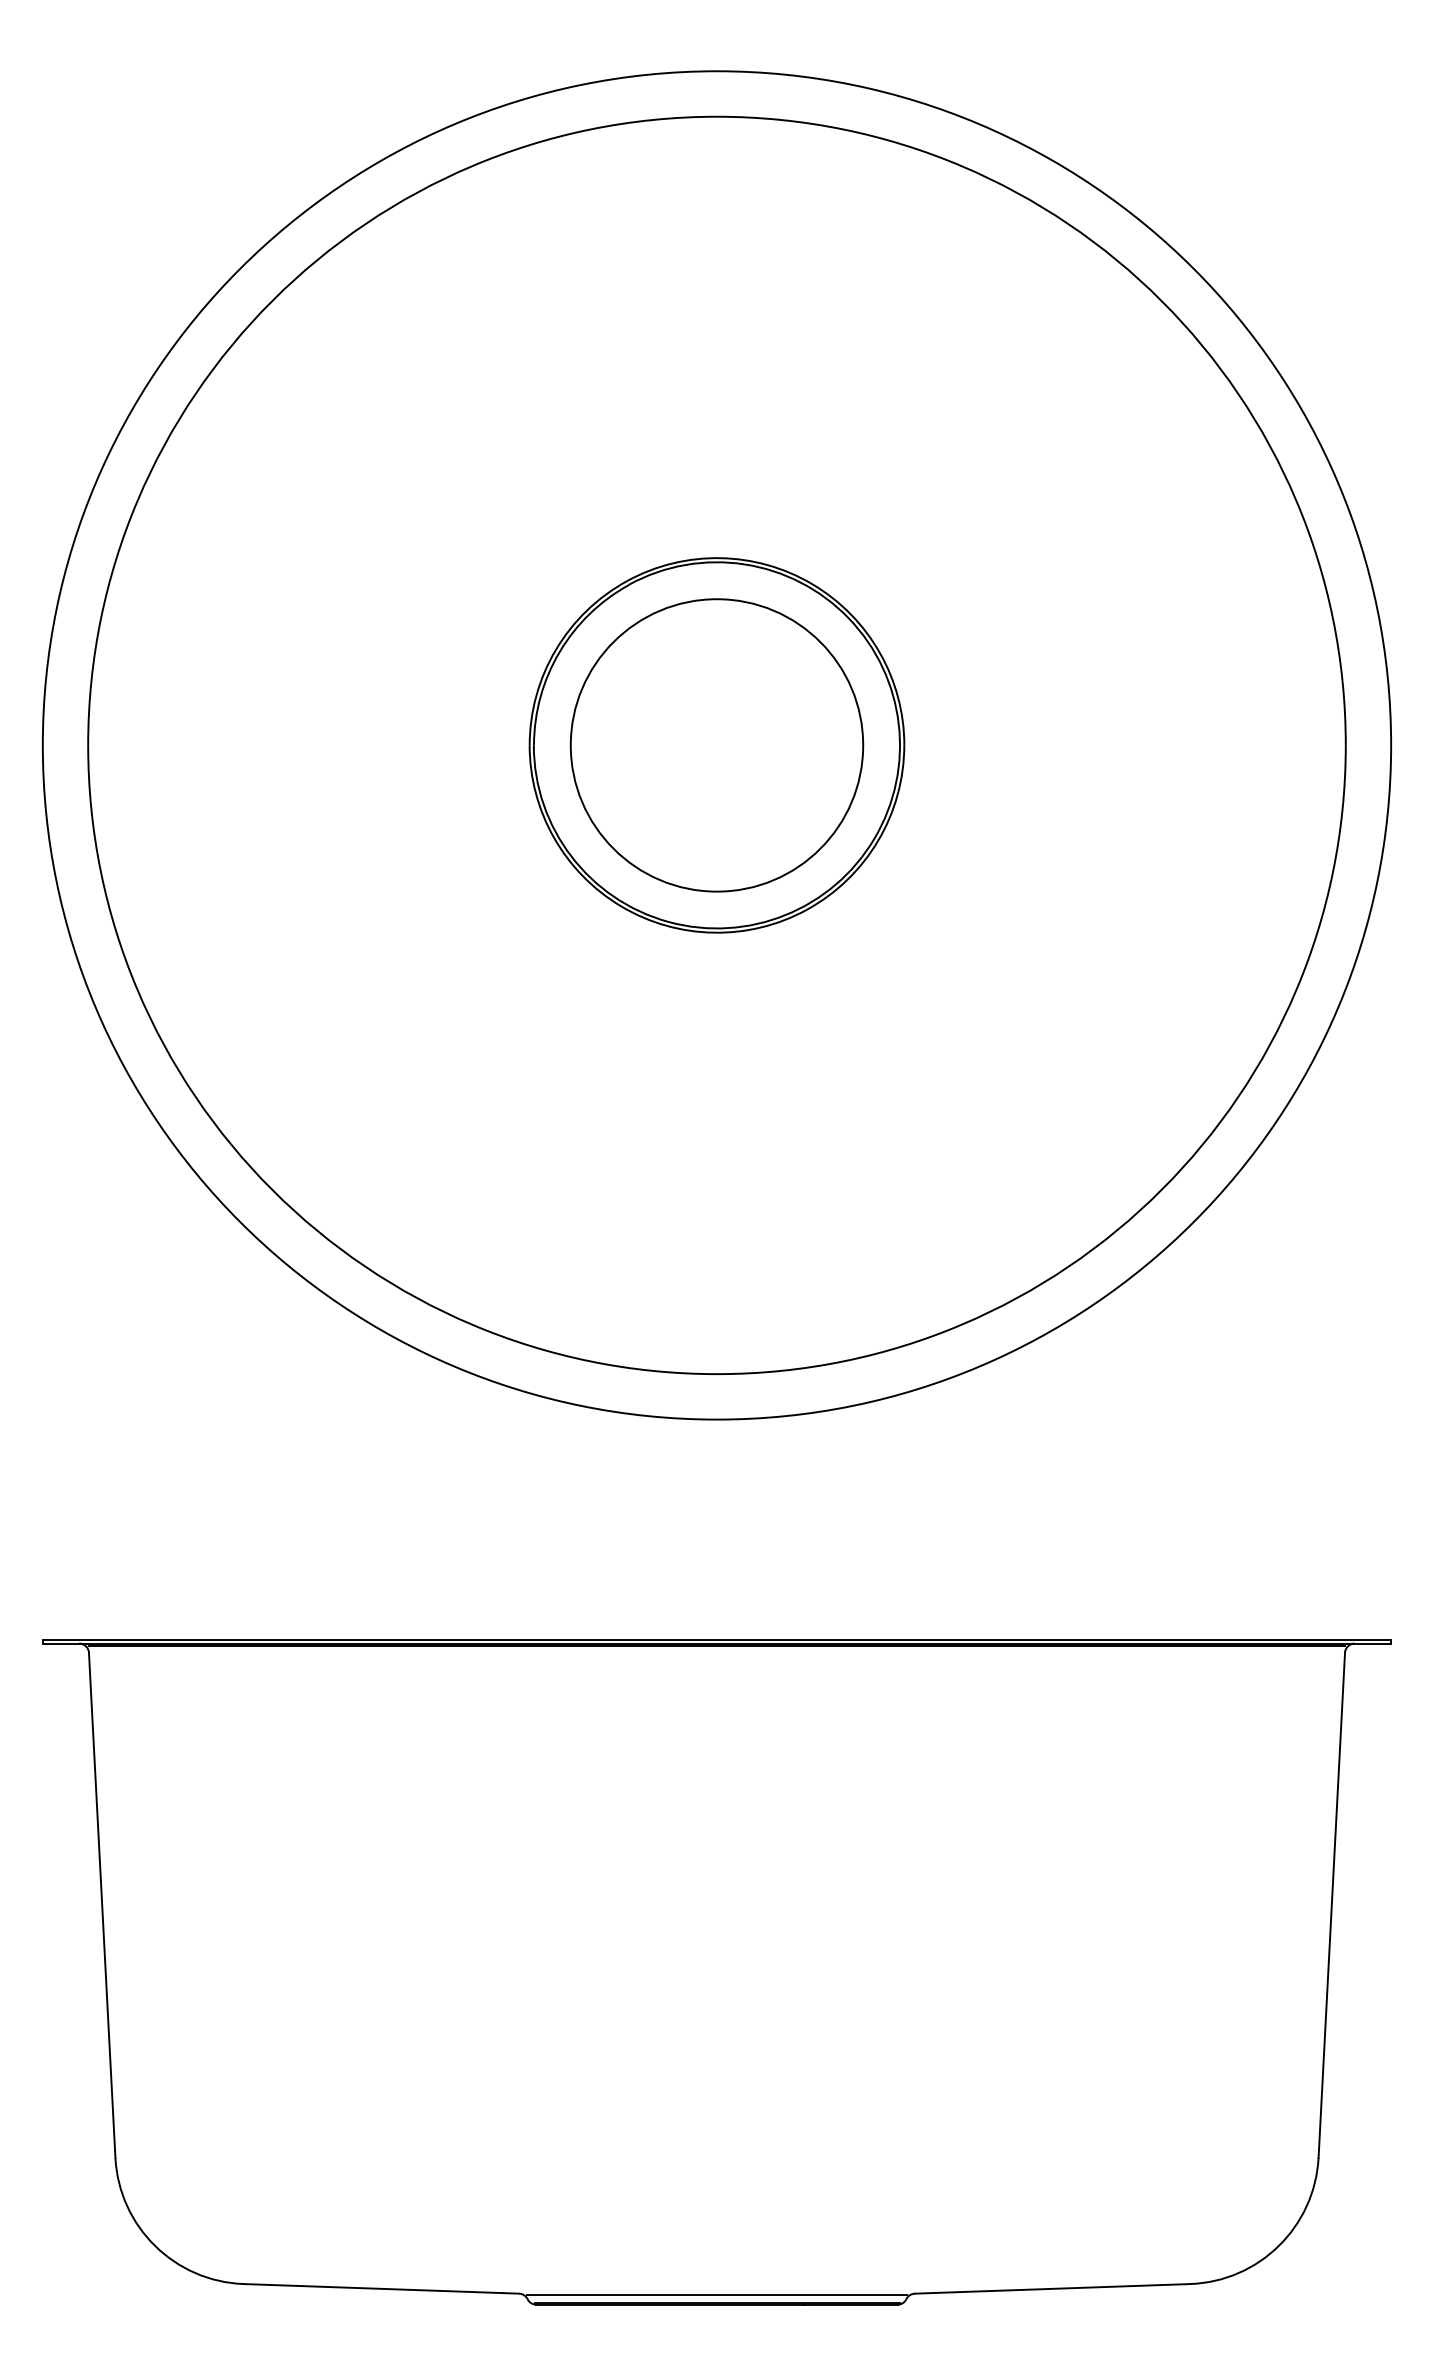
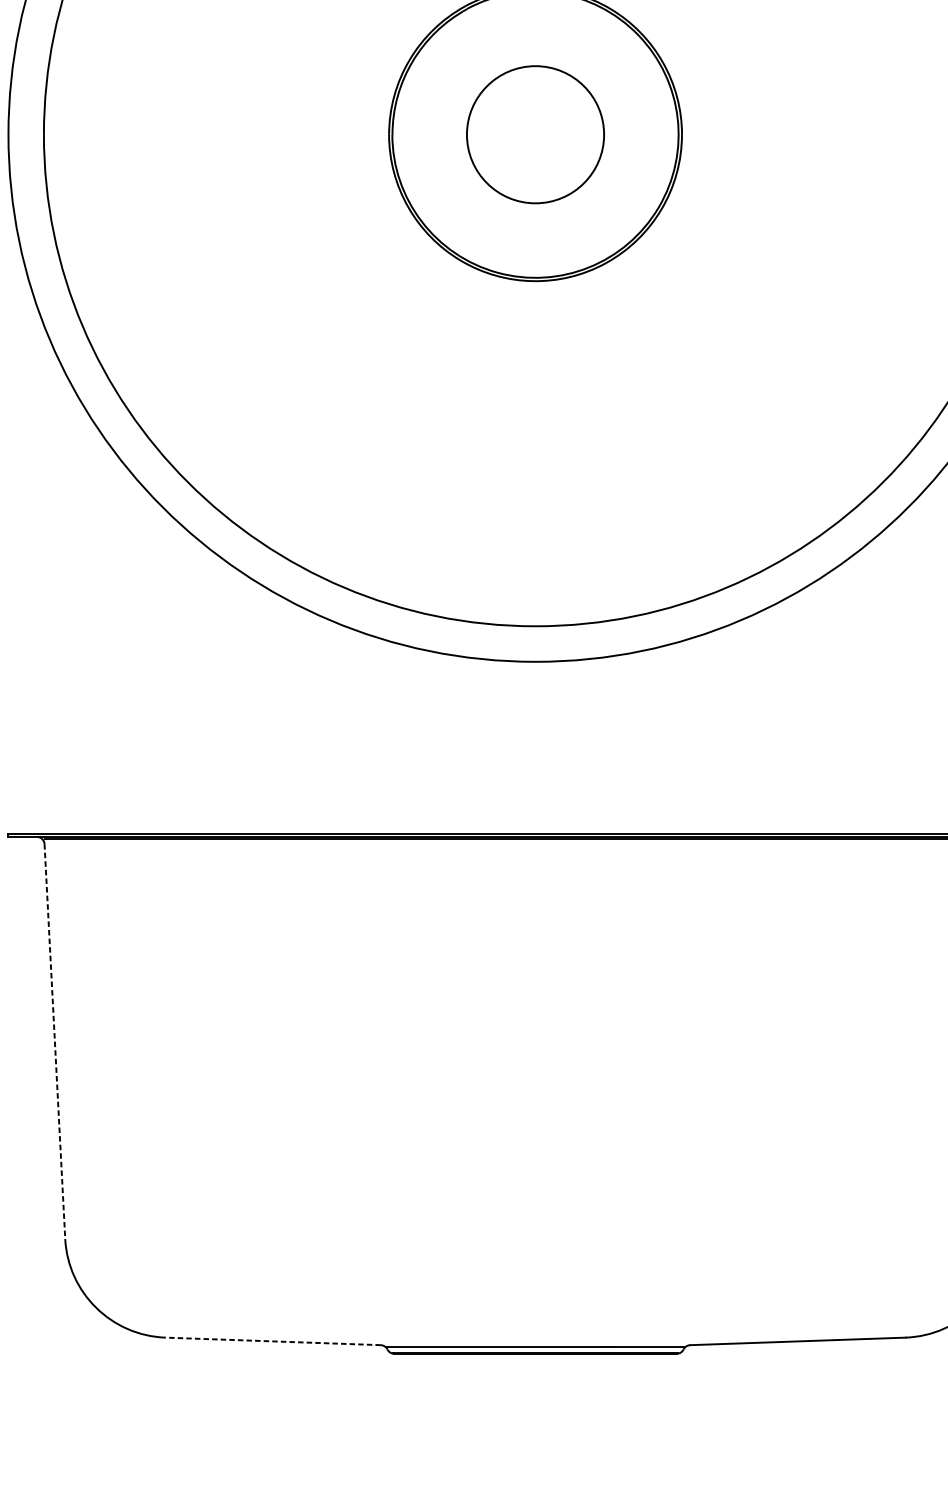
circle: (716, 745) -> (535, 134), size x0.6
line: (102, 1905) -> (55, 1041), solid -> dashed
line: (381, 2288) -> (273, 1341), solid -> dashed

